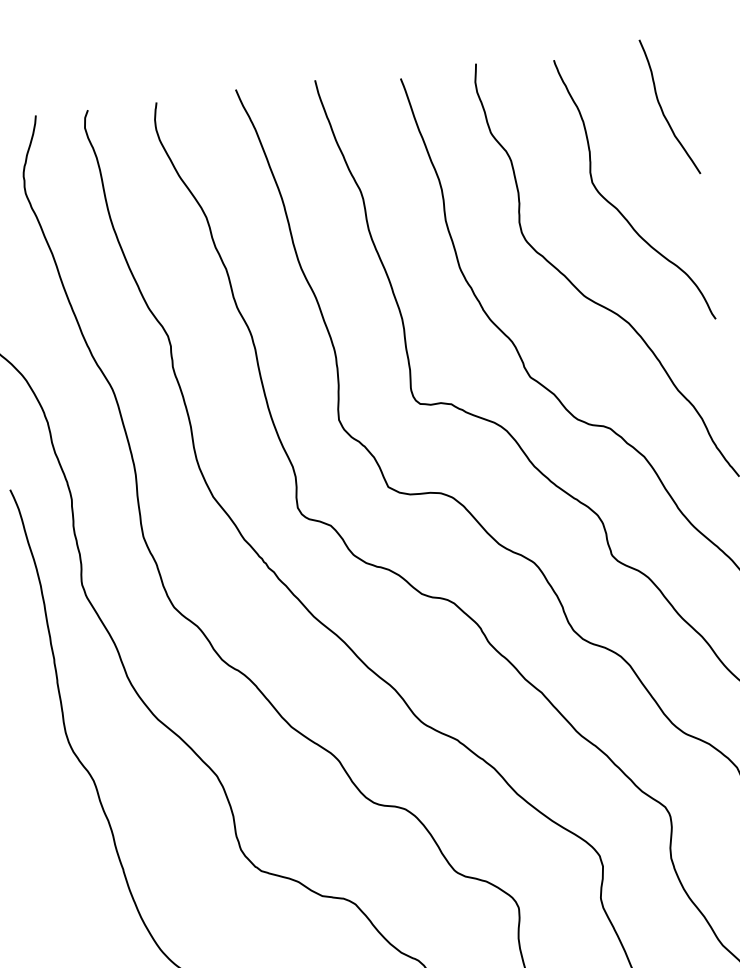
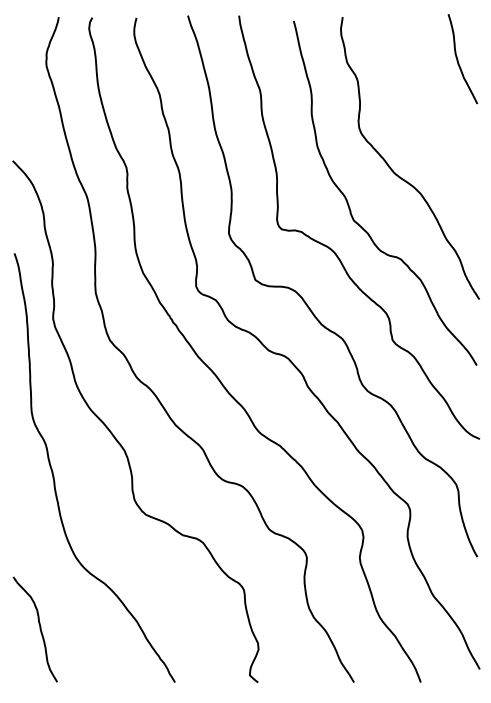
curve: (618, 207) -> (422, 119), removed

